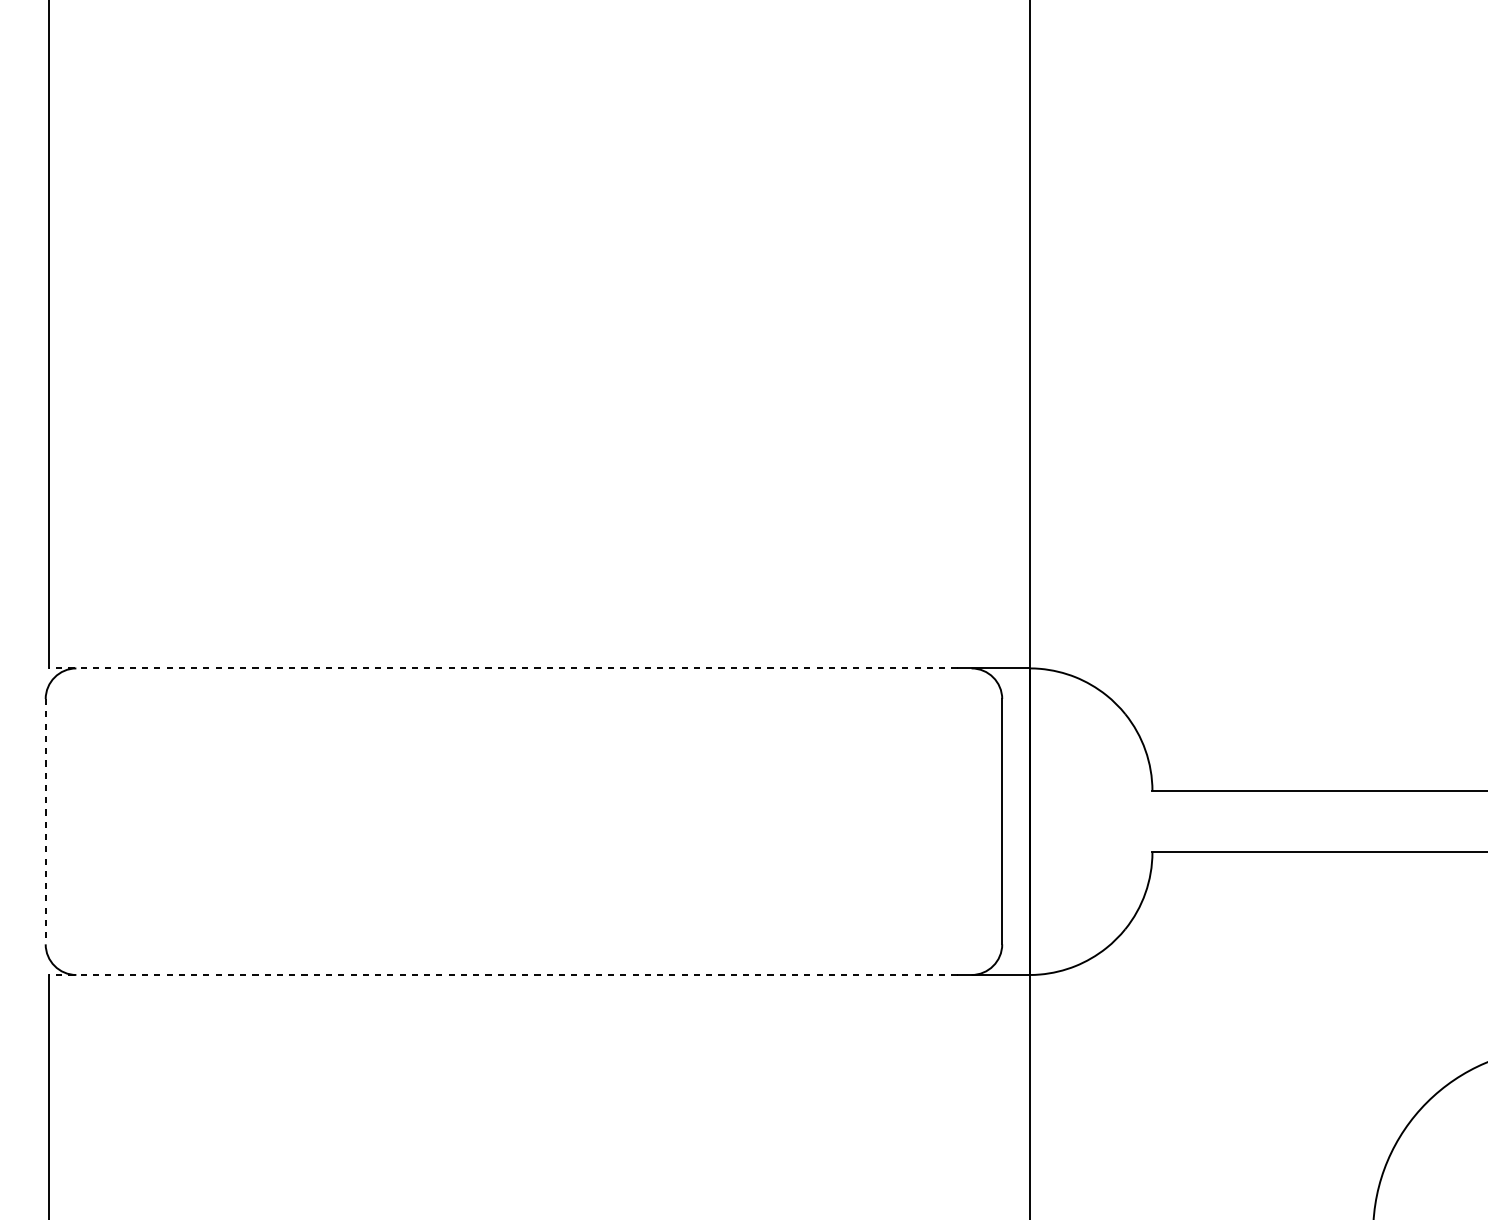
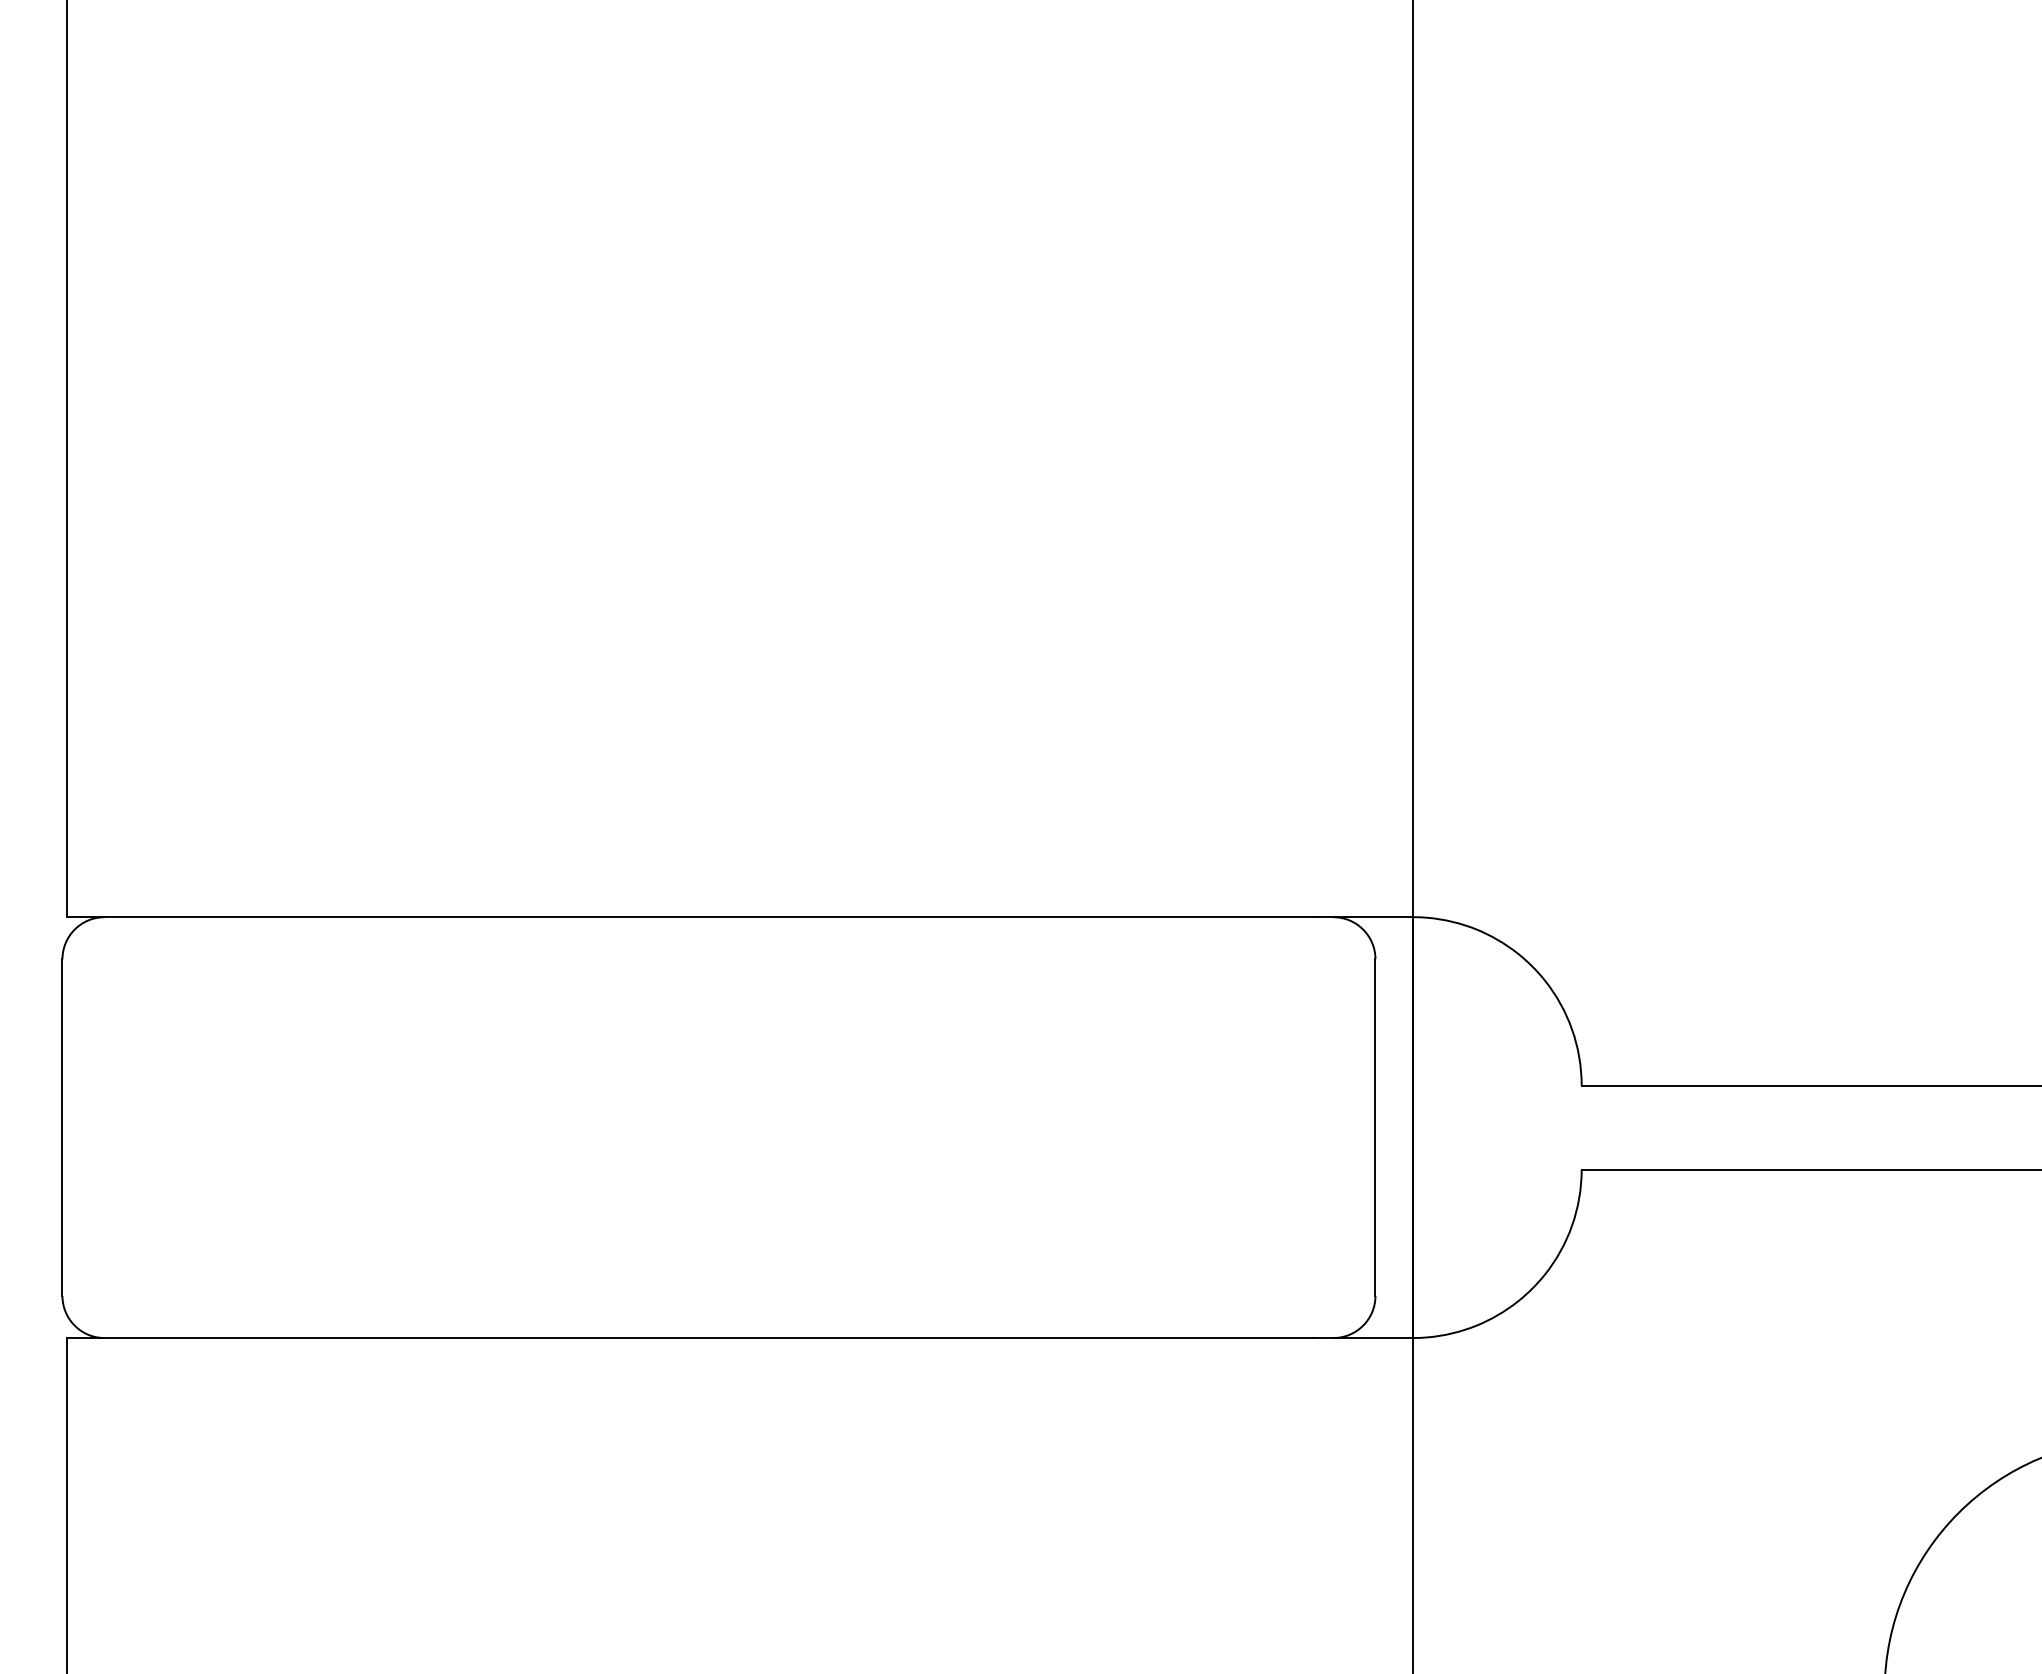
line: (503, 668) -> (690, 917), dashed -> solid
line: (45, 822) -> (62, 1128), dashed -> solid
line: (503, 975) -> (690, 1338), dashed -> solid

